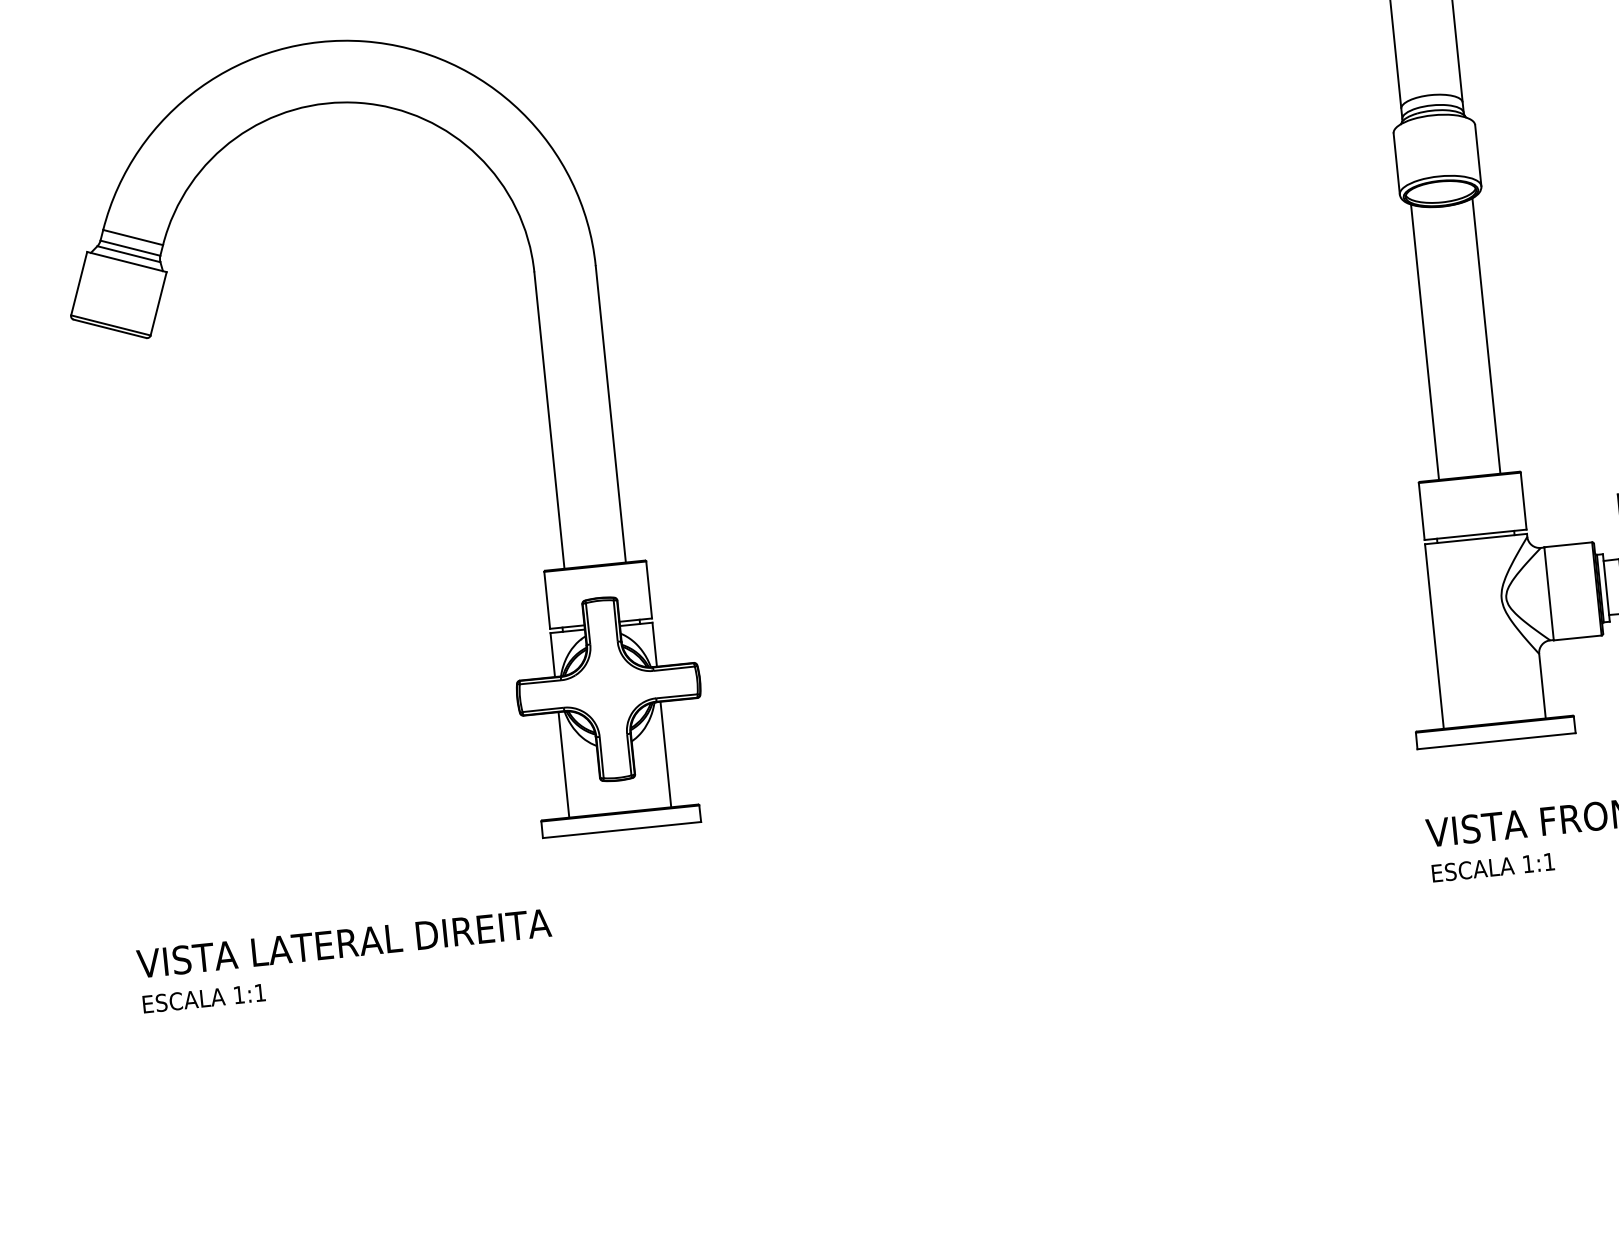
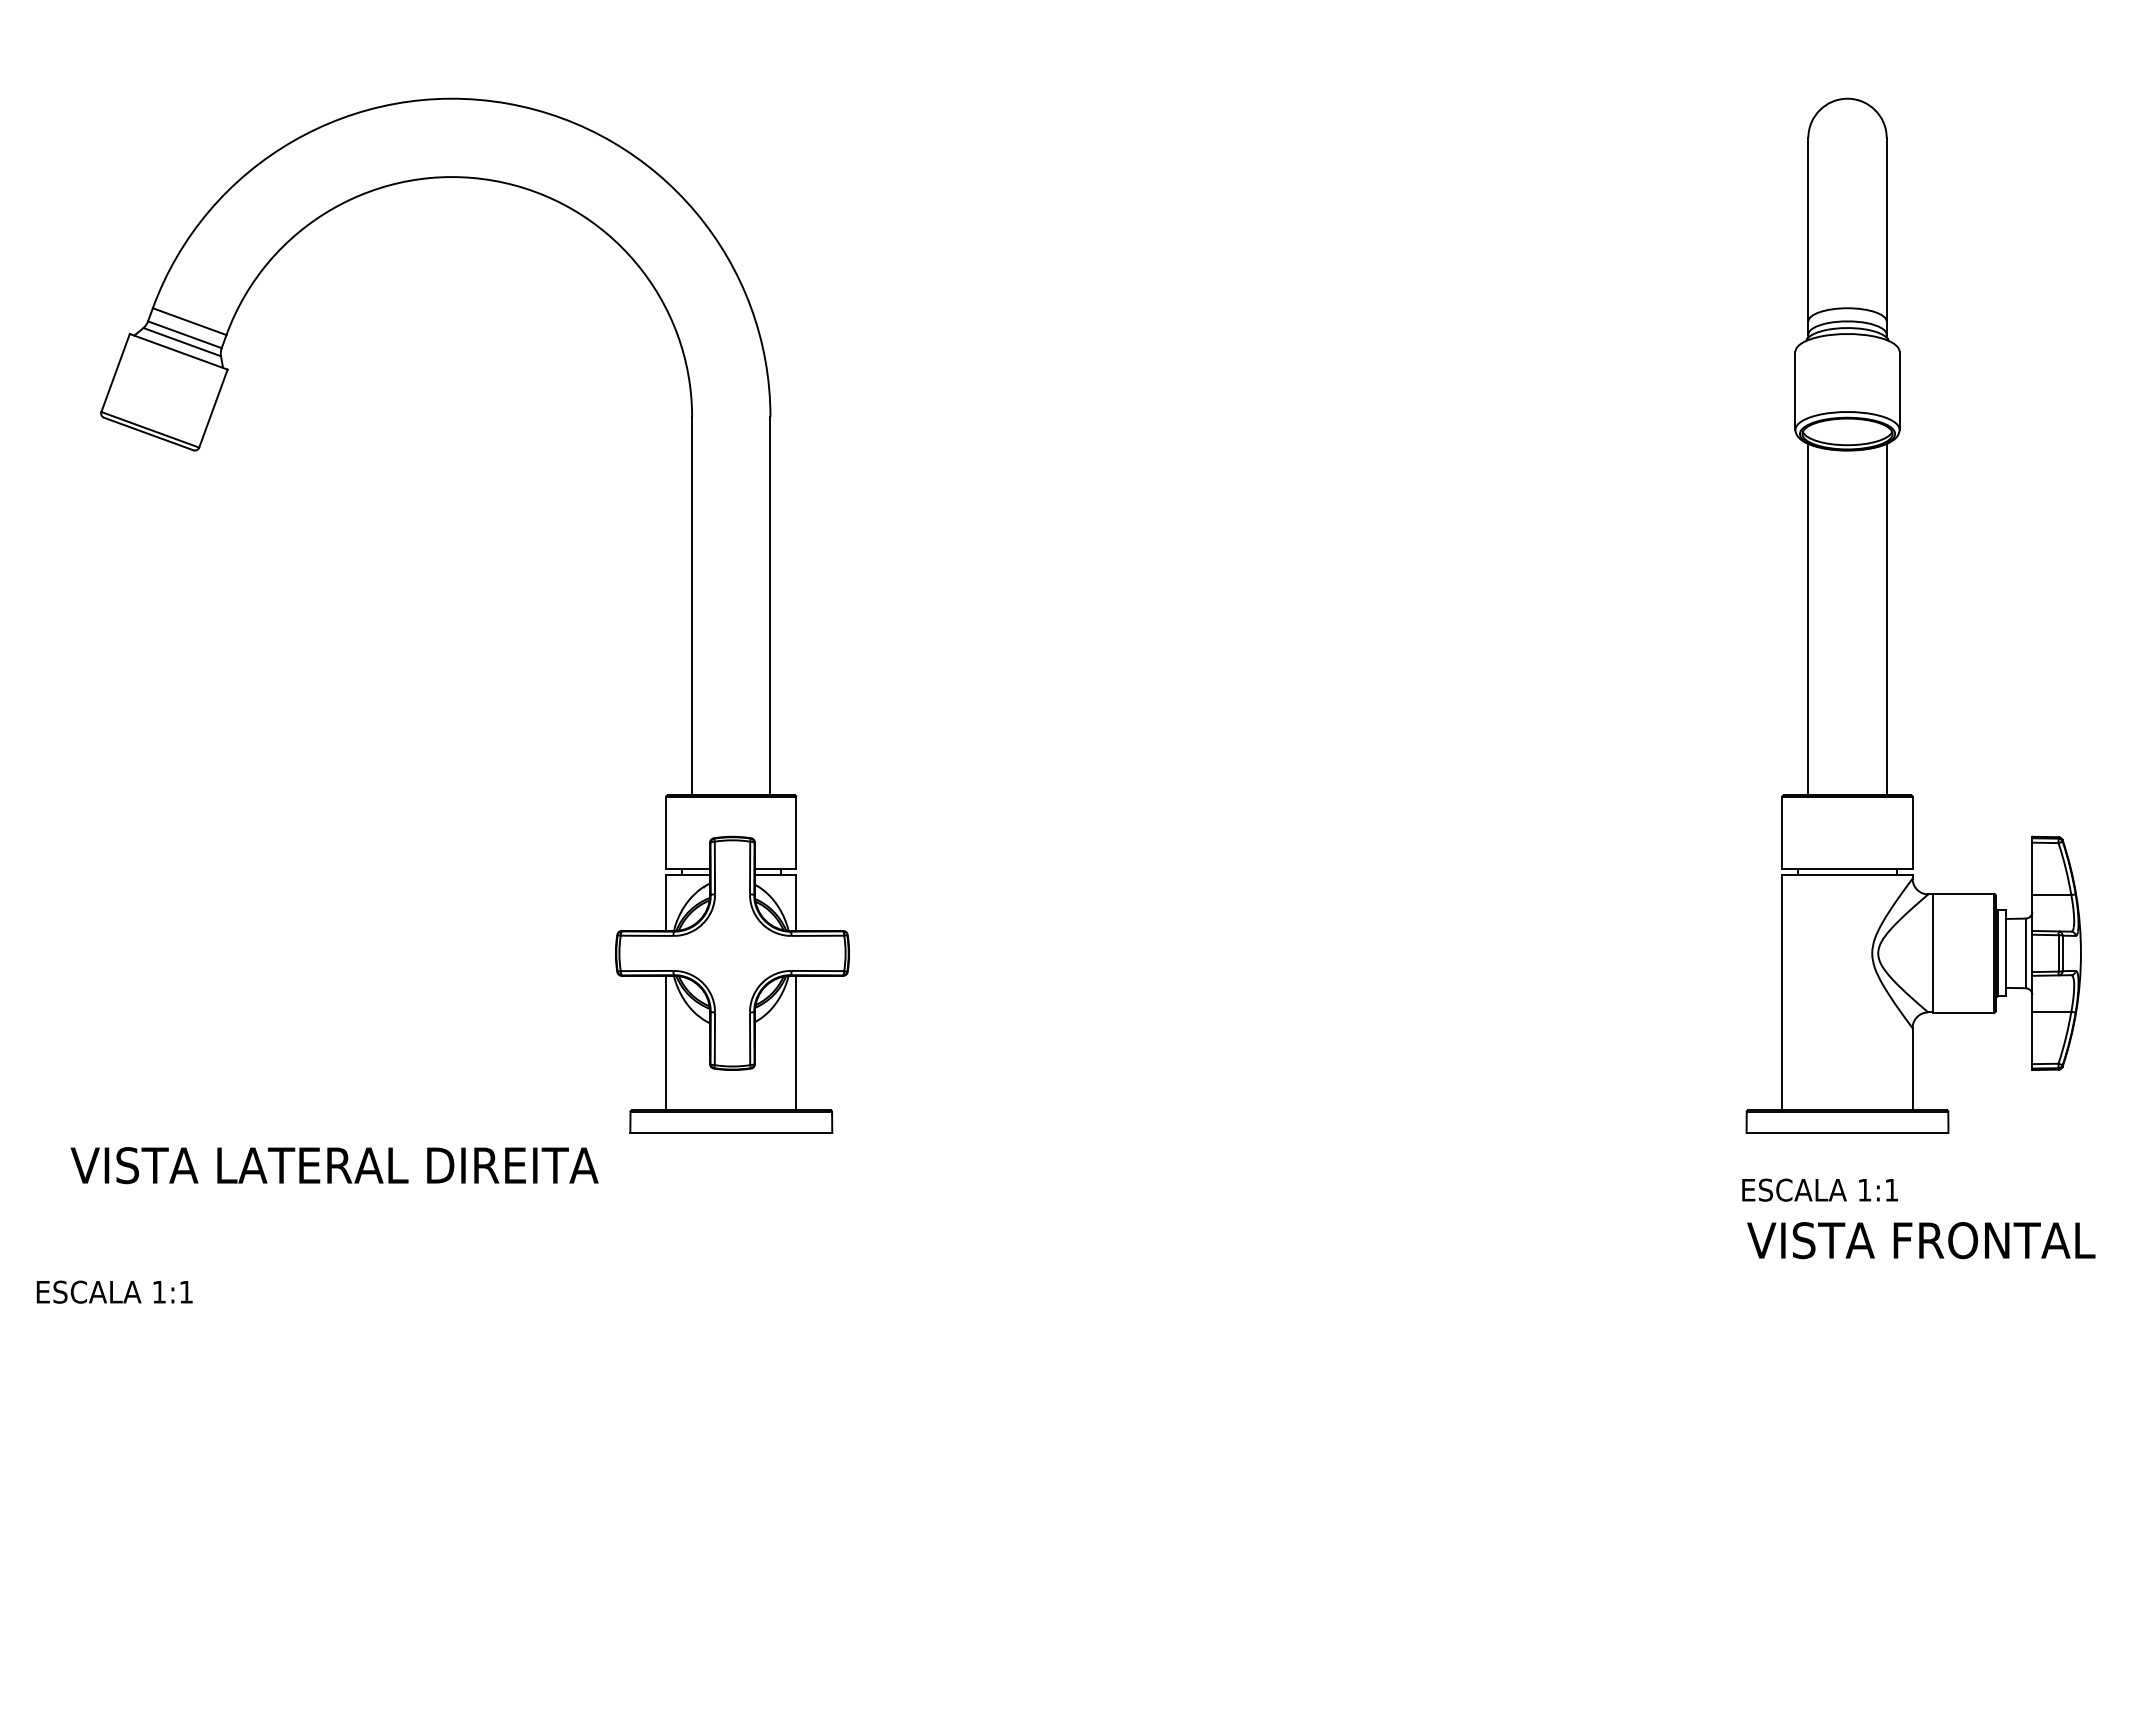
text: (1492, 867) -> (1819, 1189), moved
text: (344, 943) -> (334, 1165), moved
text: (203, 998) -> (114, 1291), moved

